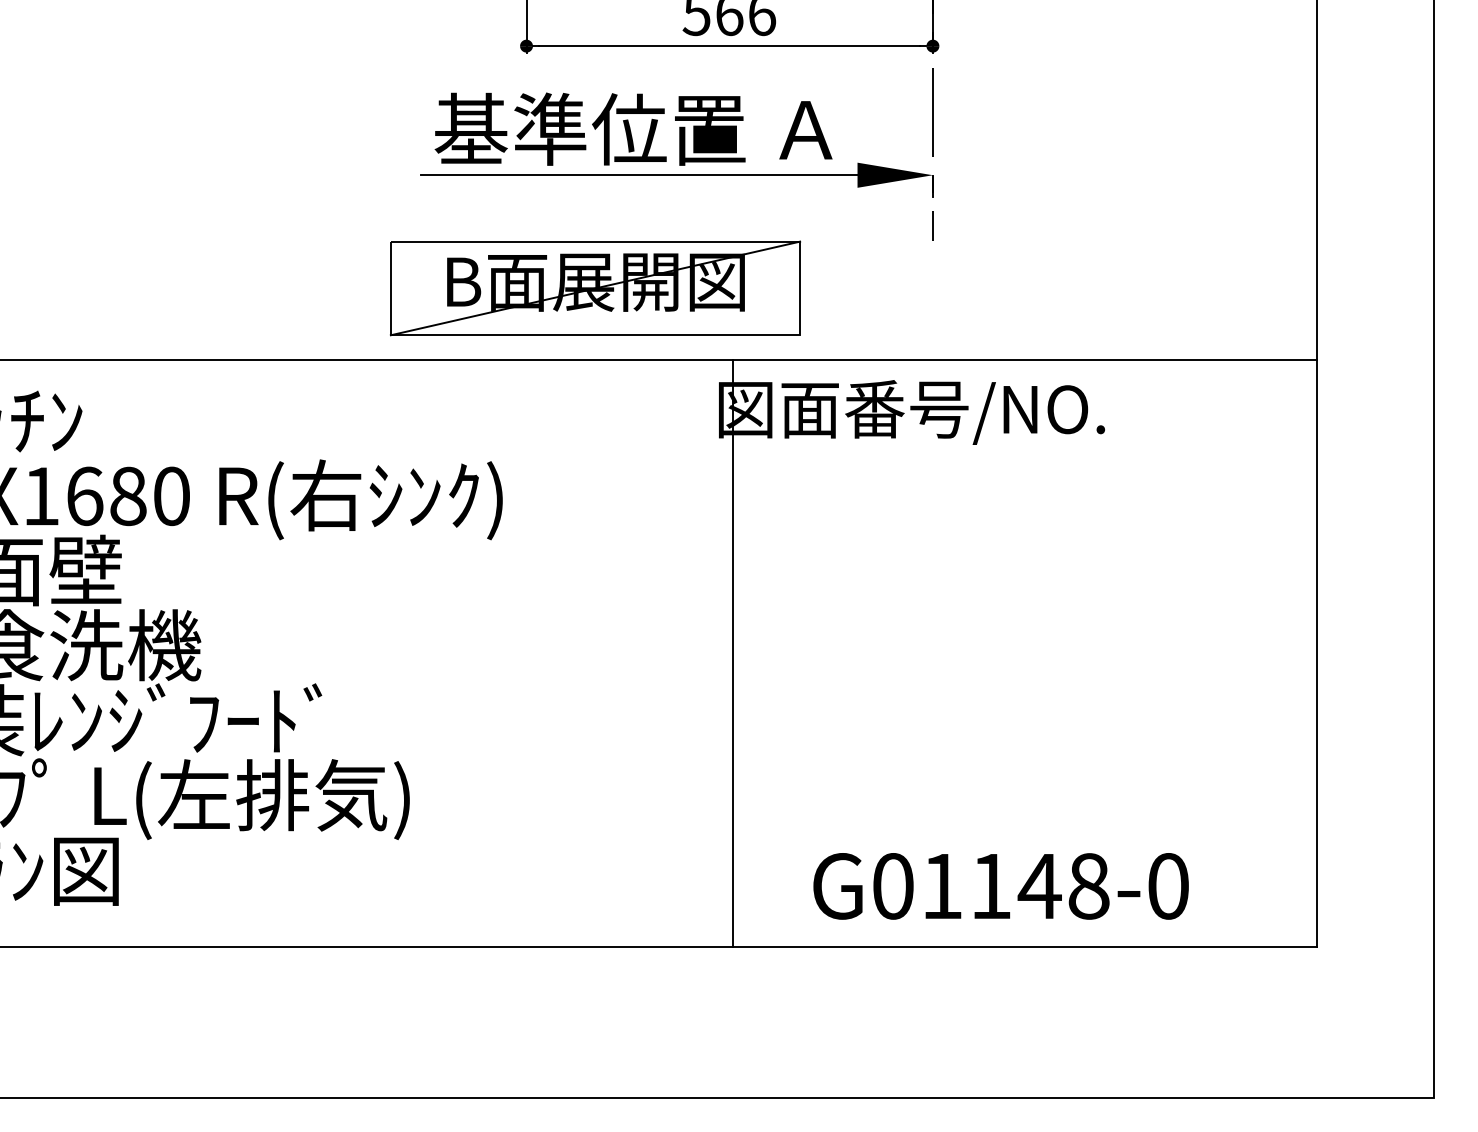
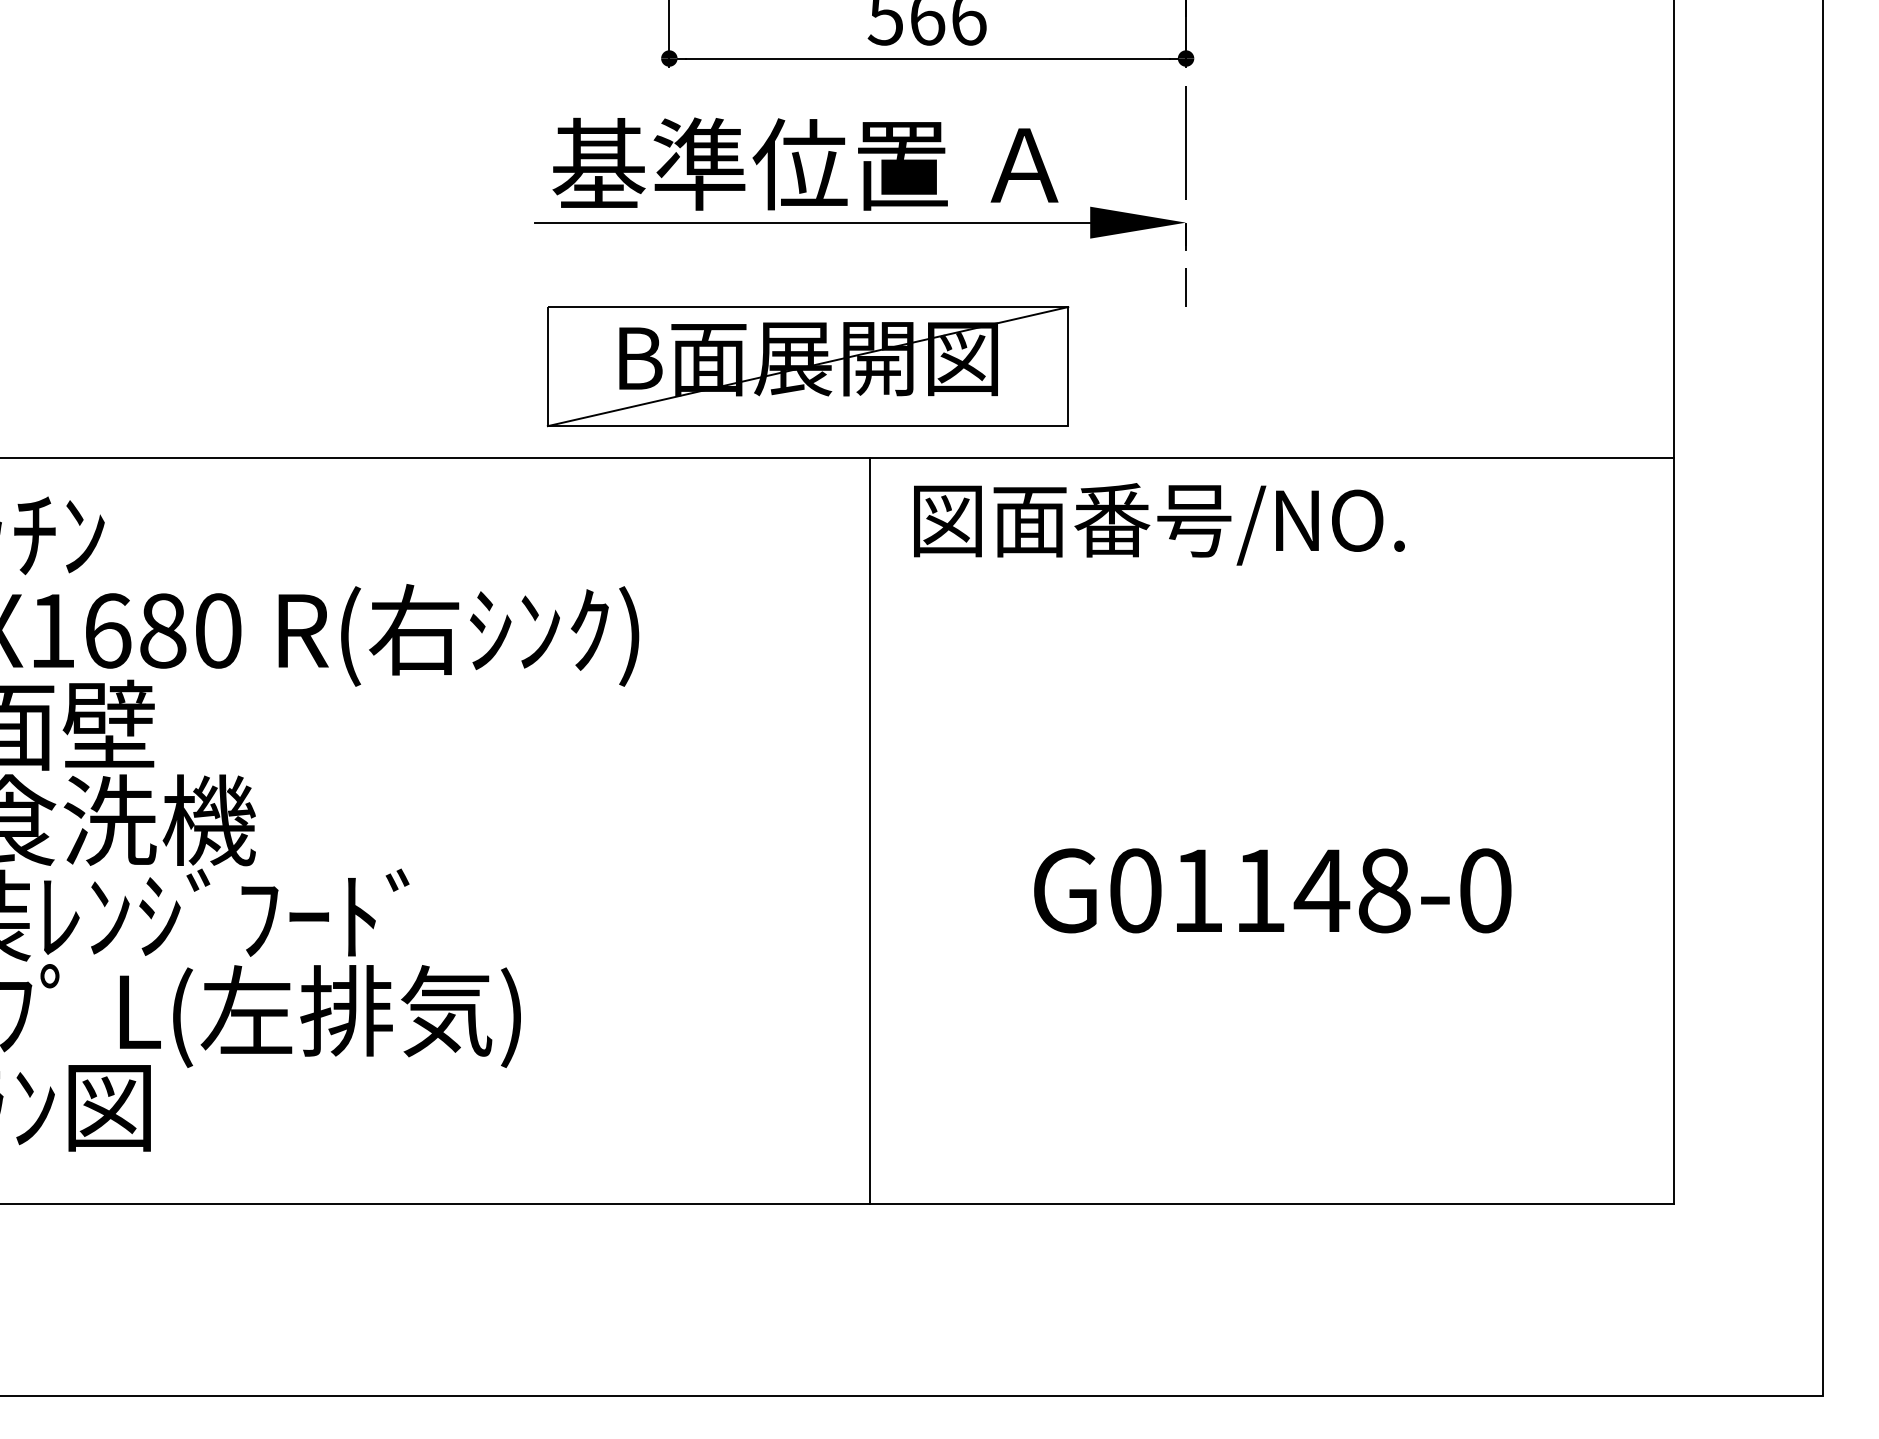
part: (595, 288) -> (807, 366), moved
line: (733, 653) -> (870, 830), moved
text: (1000, 886) -> (1272, 890), moved

